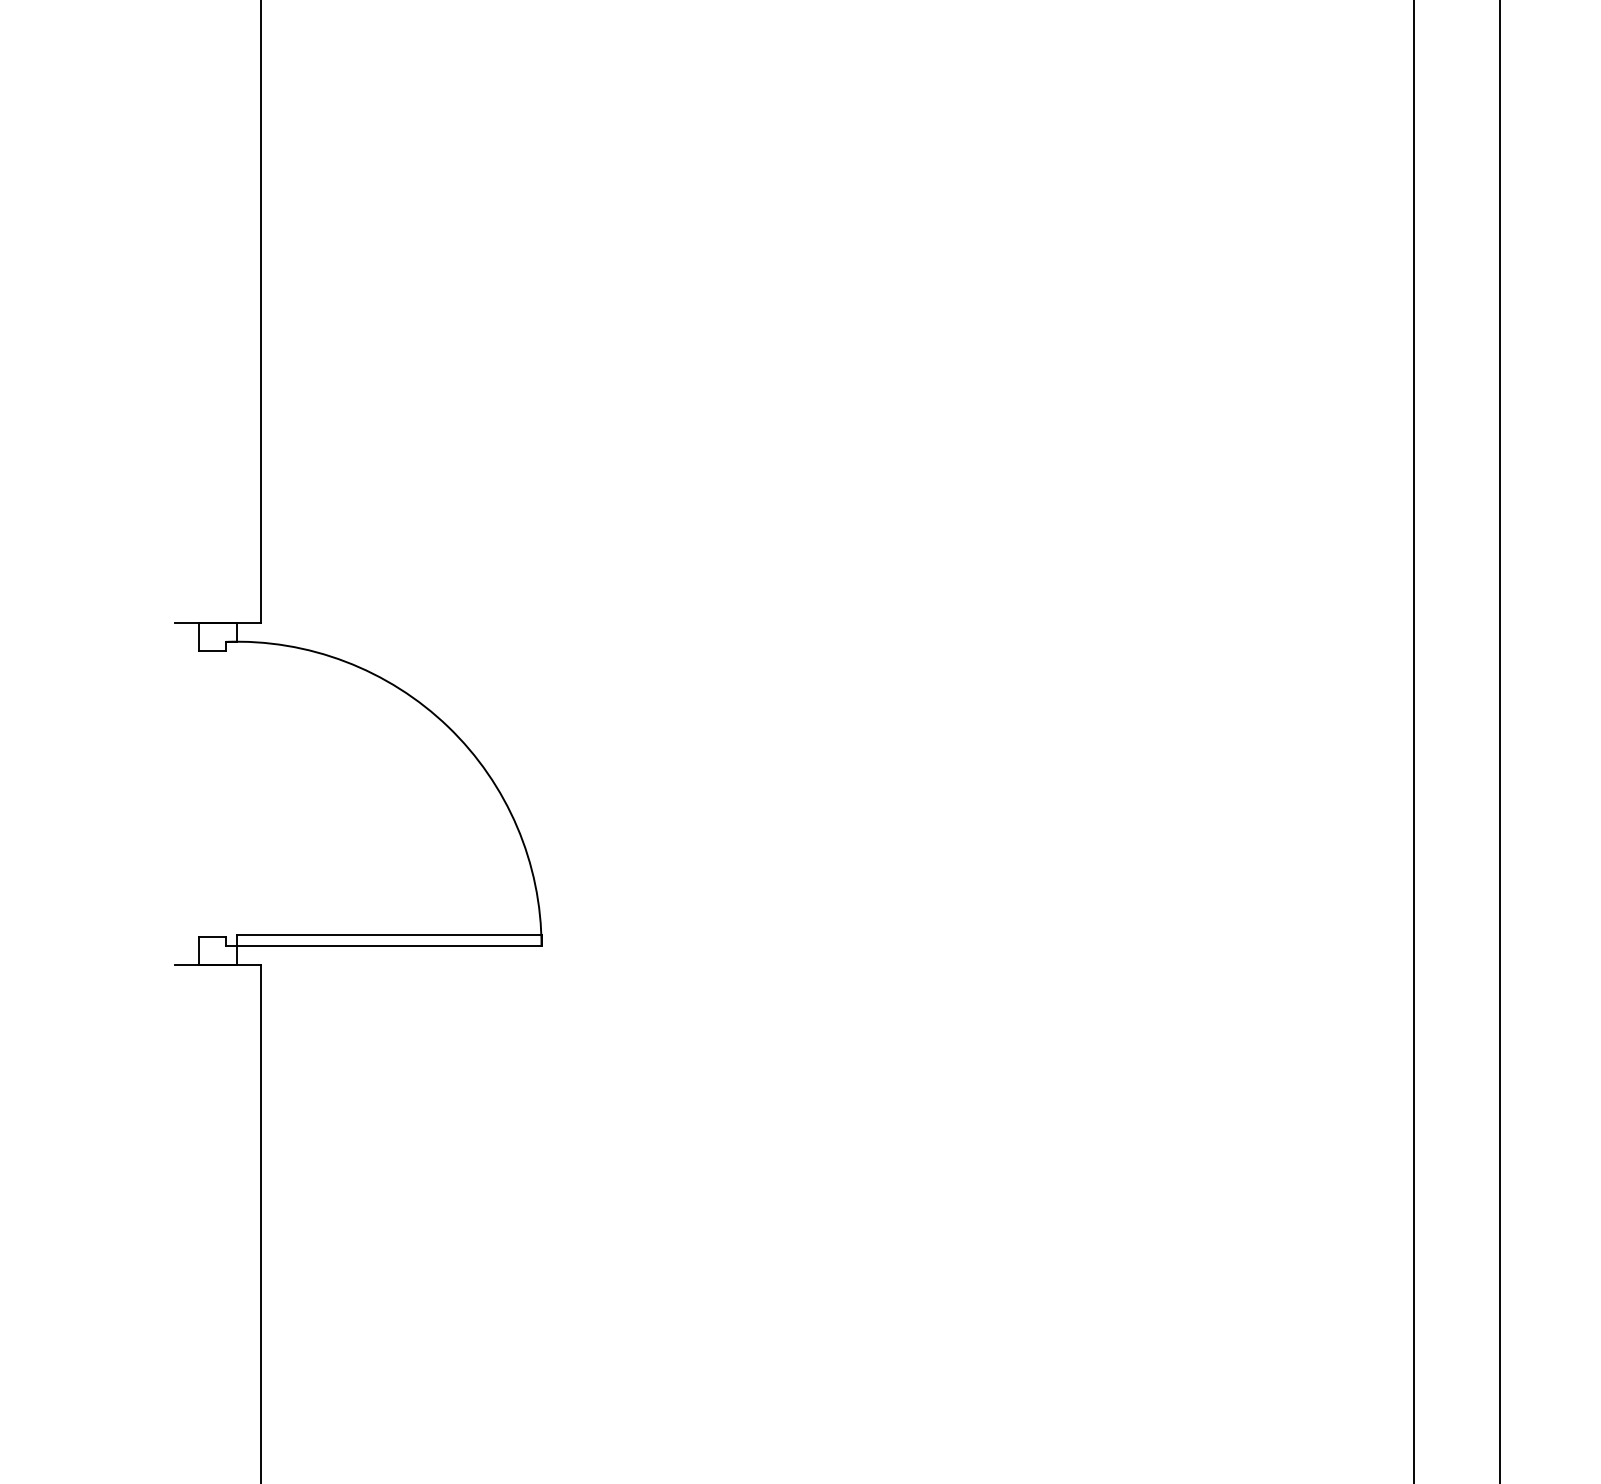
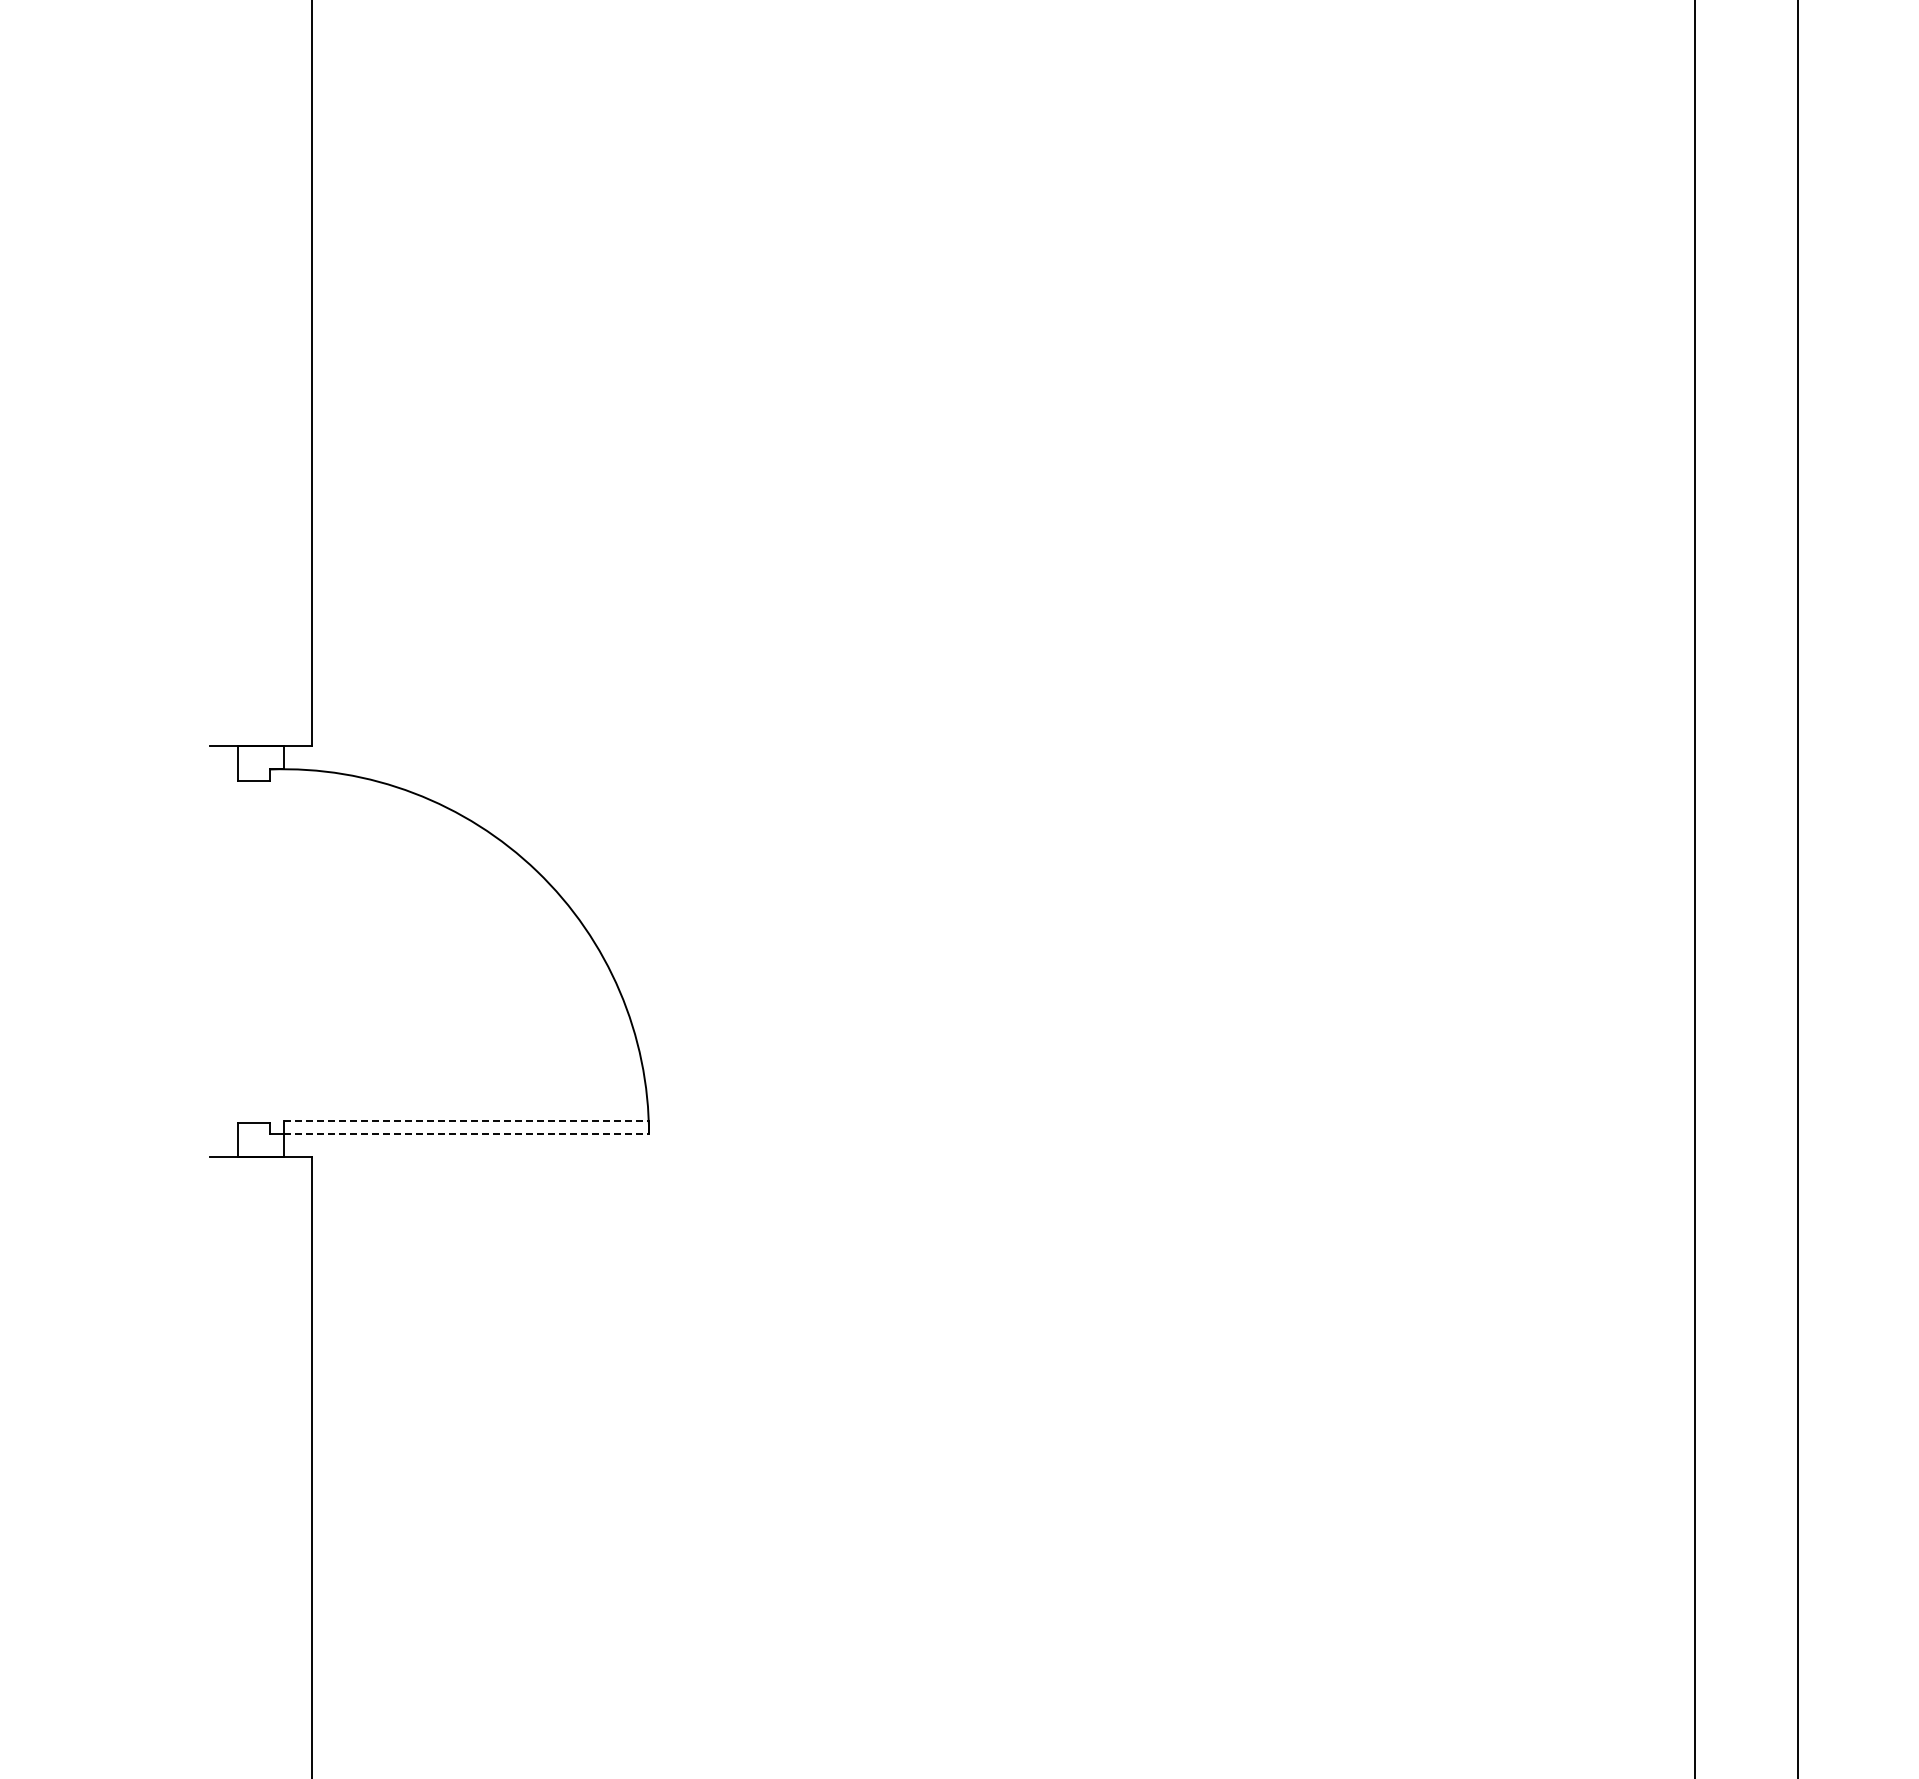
line: (389, 934) -> (466, 1120), solid -> dashed
line: (389, 946) -> (466, 1134), solid -> dashed

